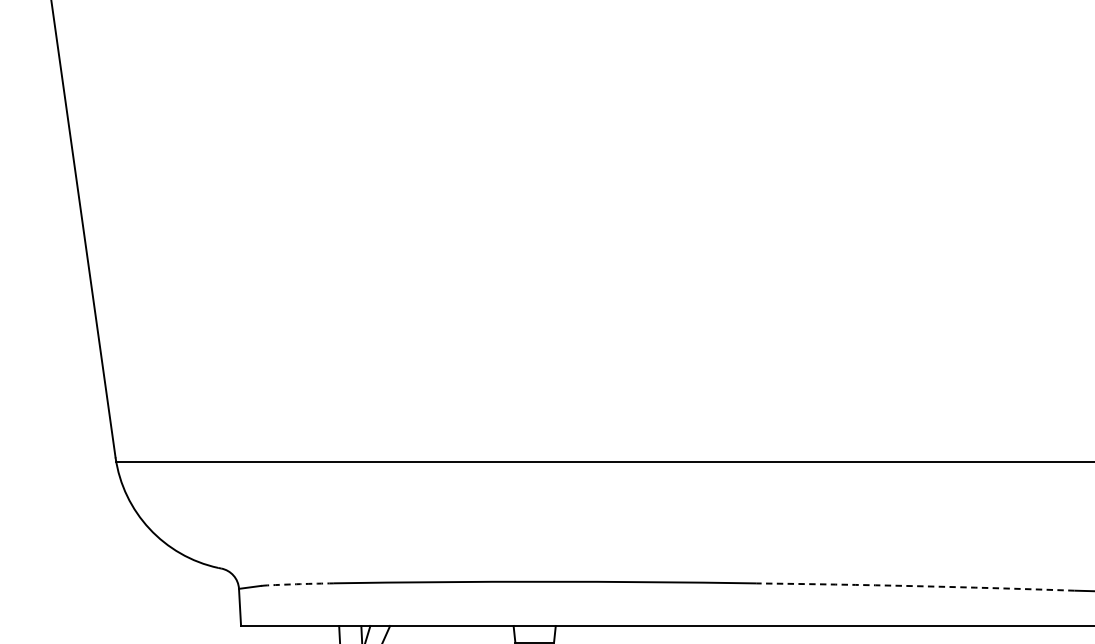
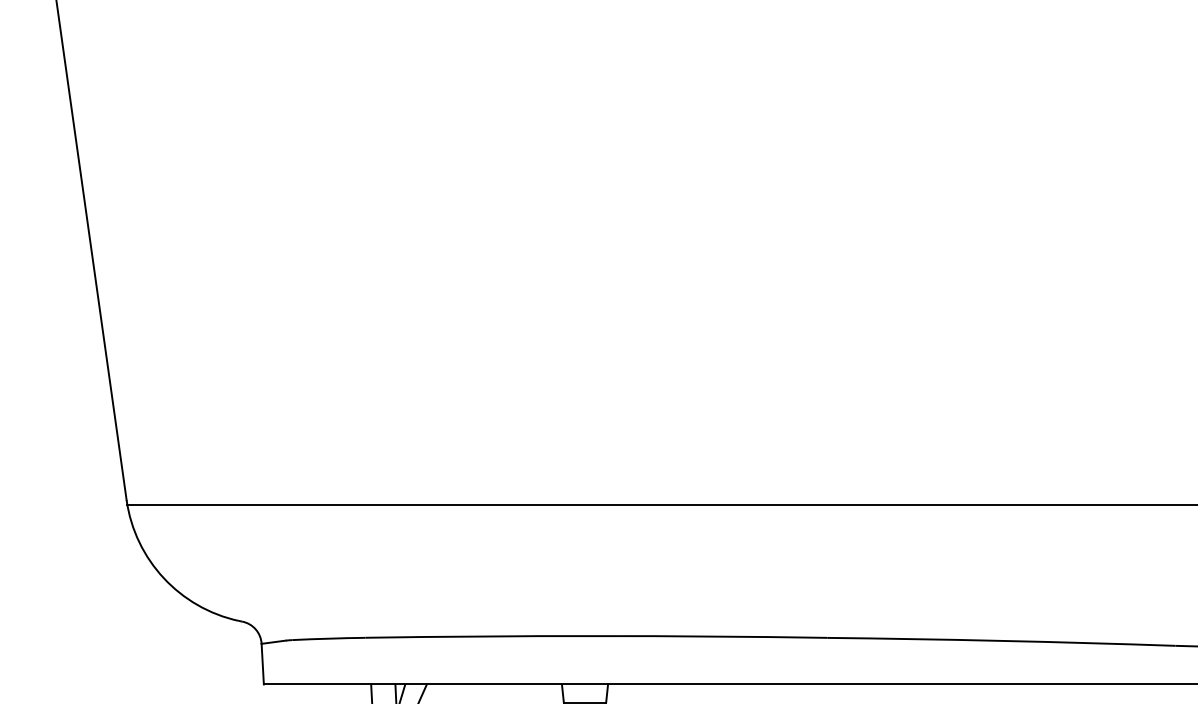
arc: (300, 583) -> (328, 638), dashed -> solid
arc: (915, 585) -> (1001, 640), dashed -> solid

